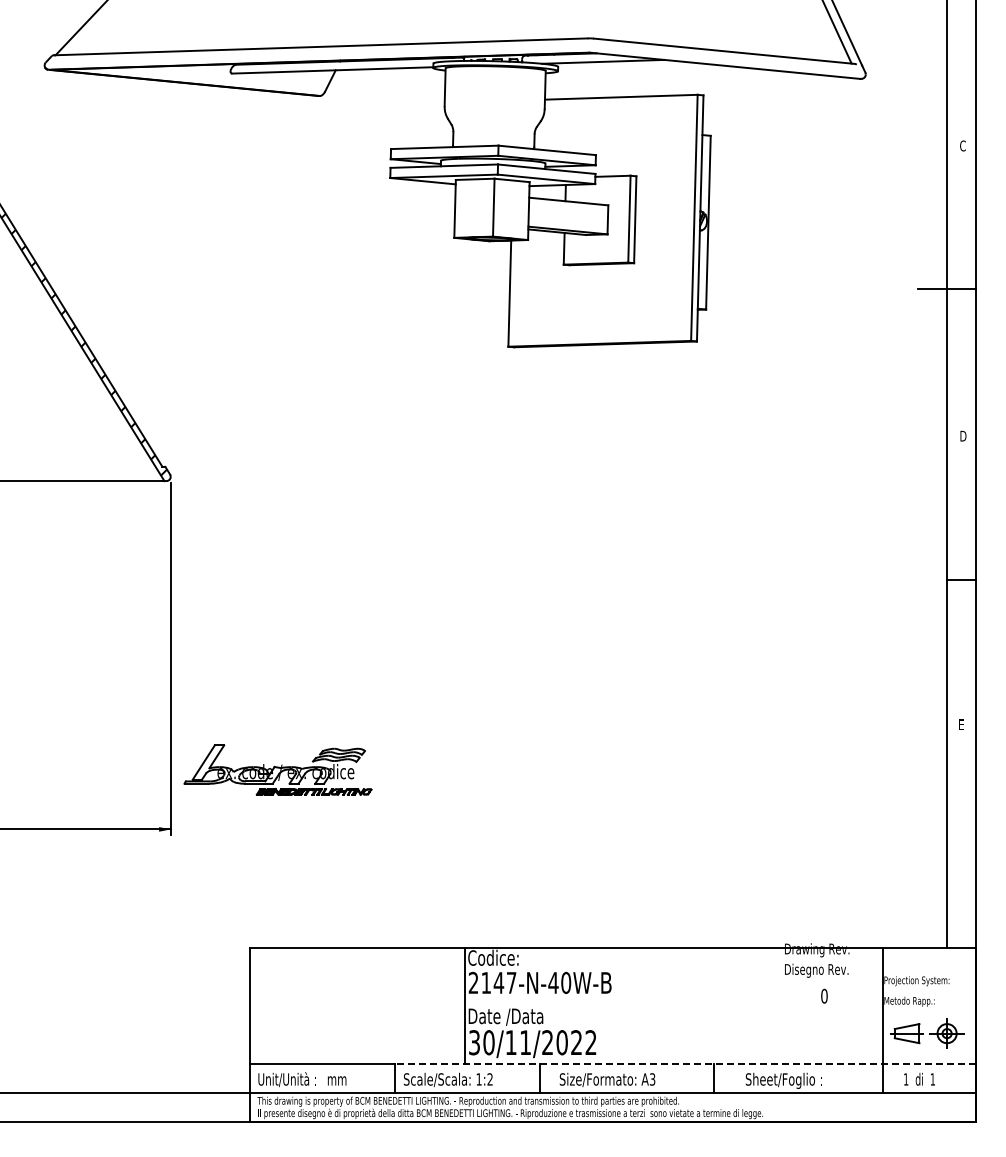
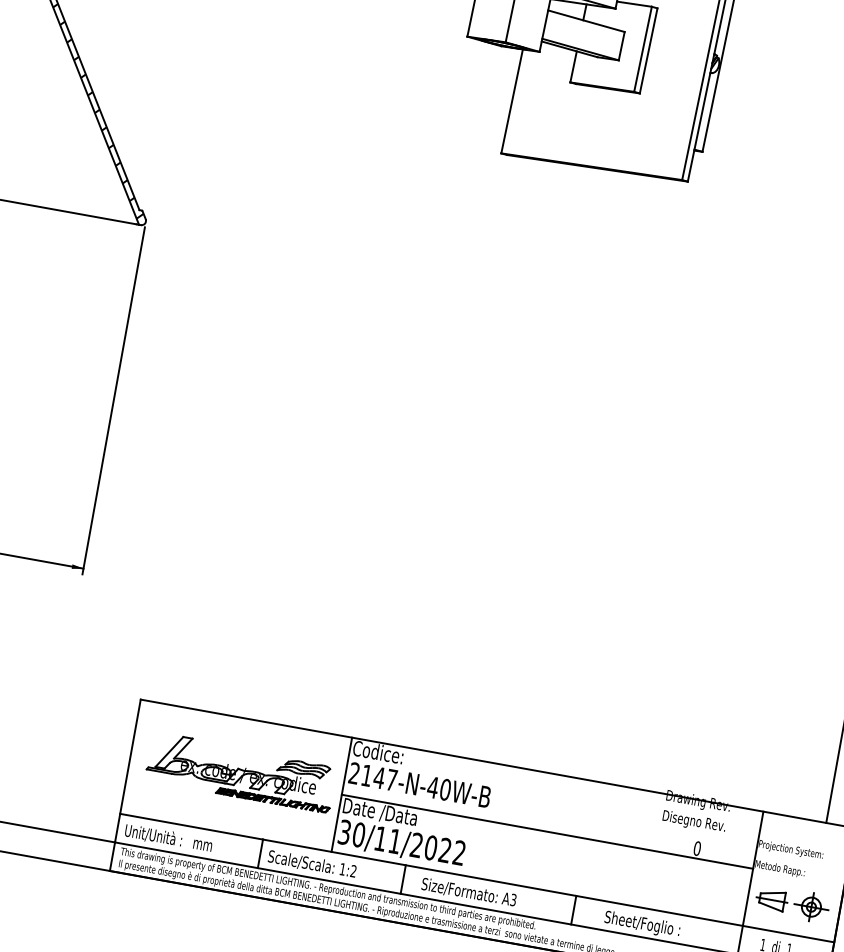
part: (277, 769) -> (240, 771), moved
line: (673, 1006) -> (546, 831), added
line: (685, 1064) -> (548, 891), dashed -> solid

